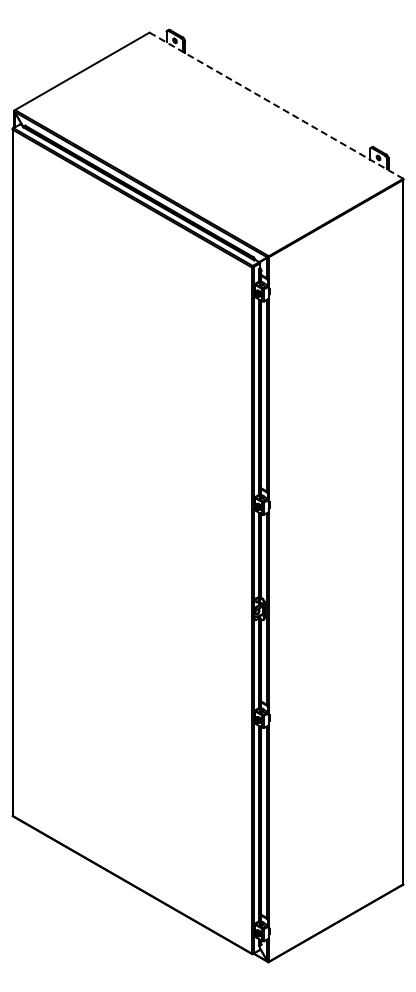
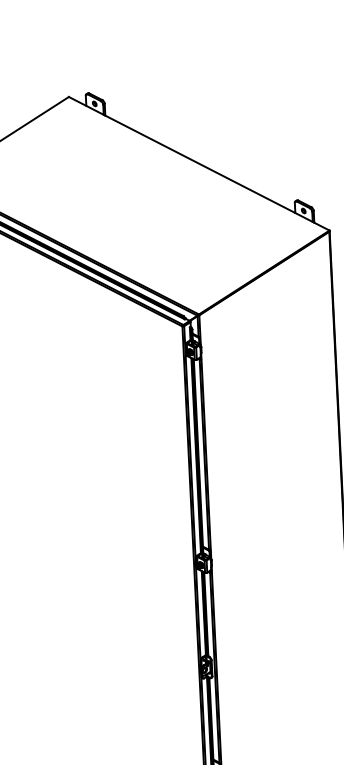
line: (276, 105) -> (199, 163), dashed -> solid

